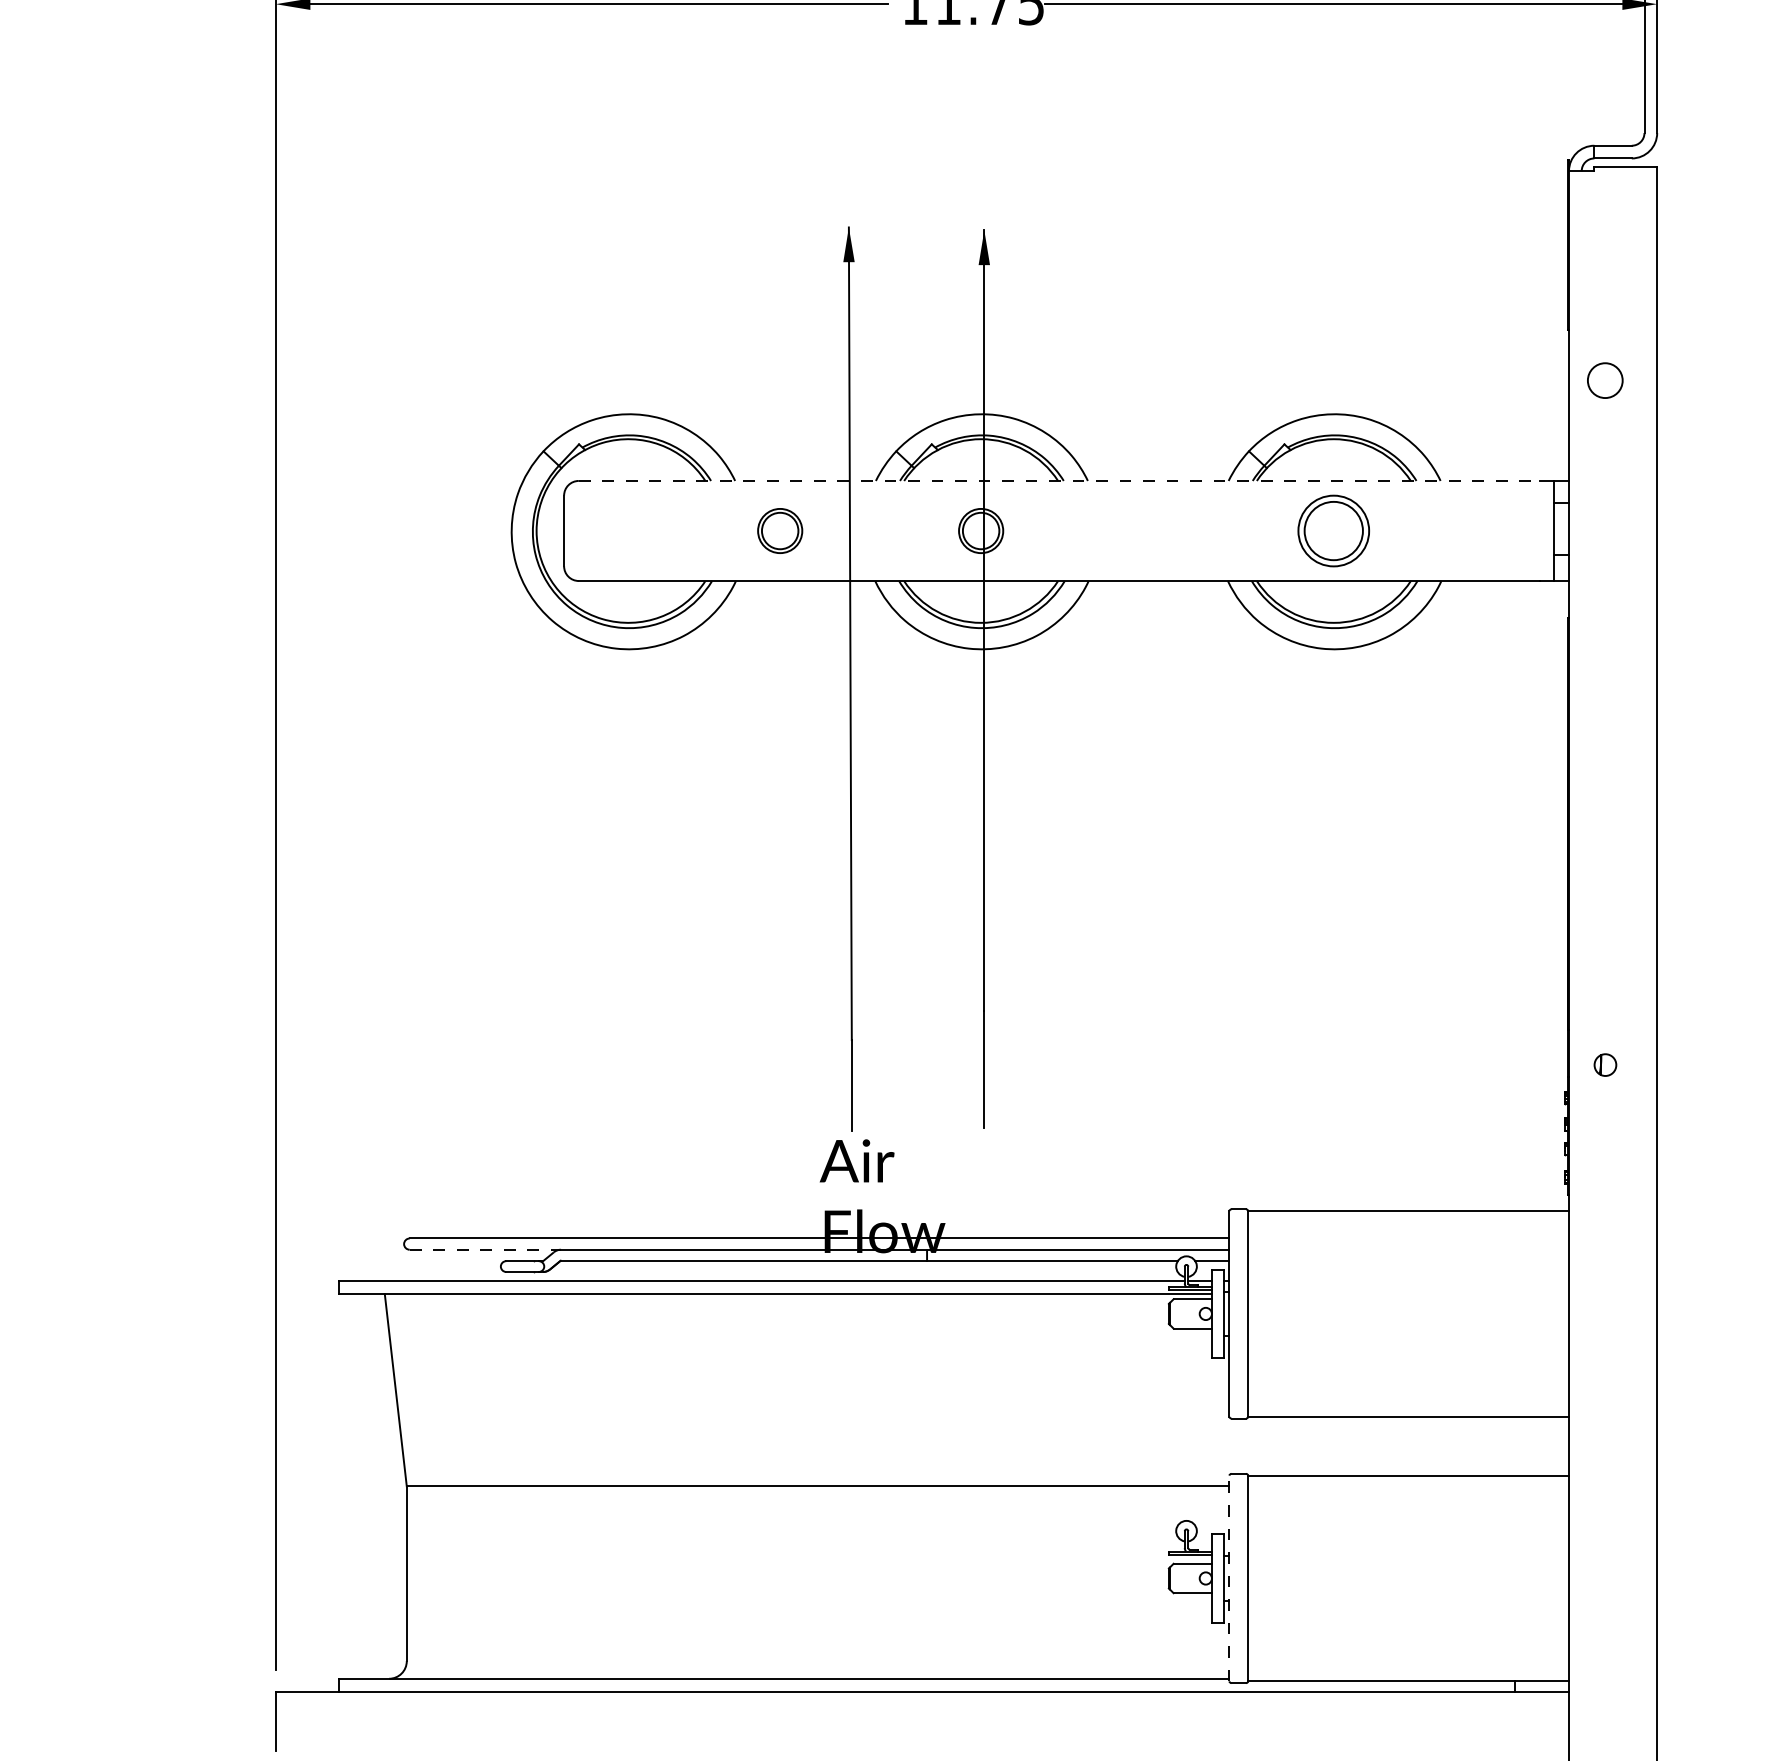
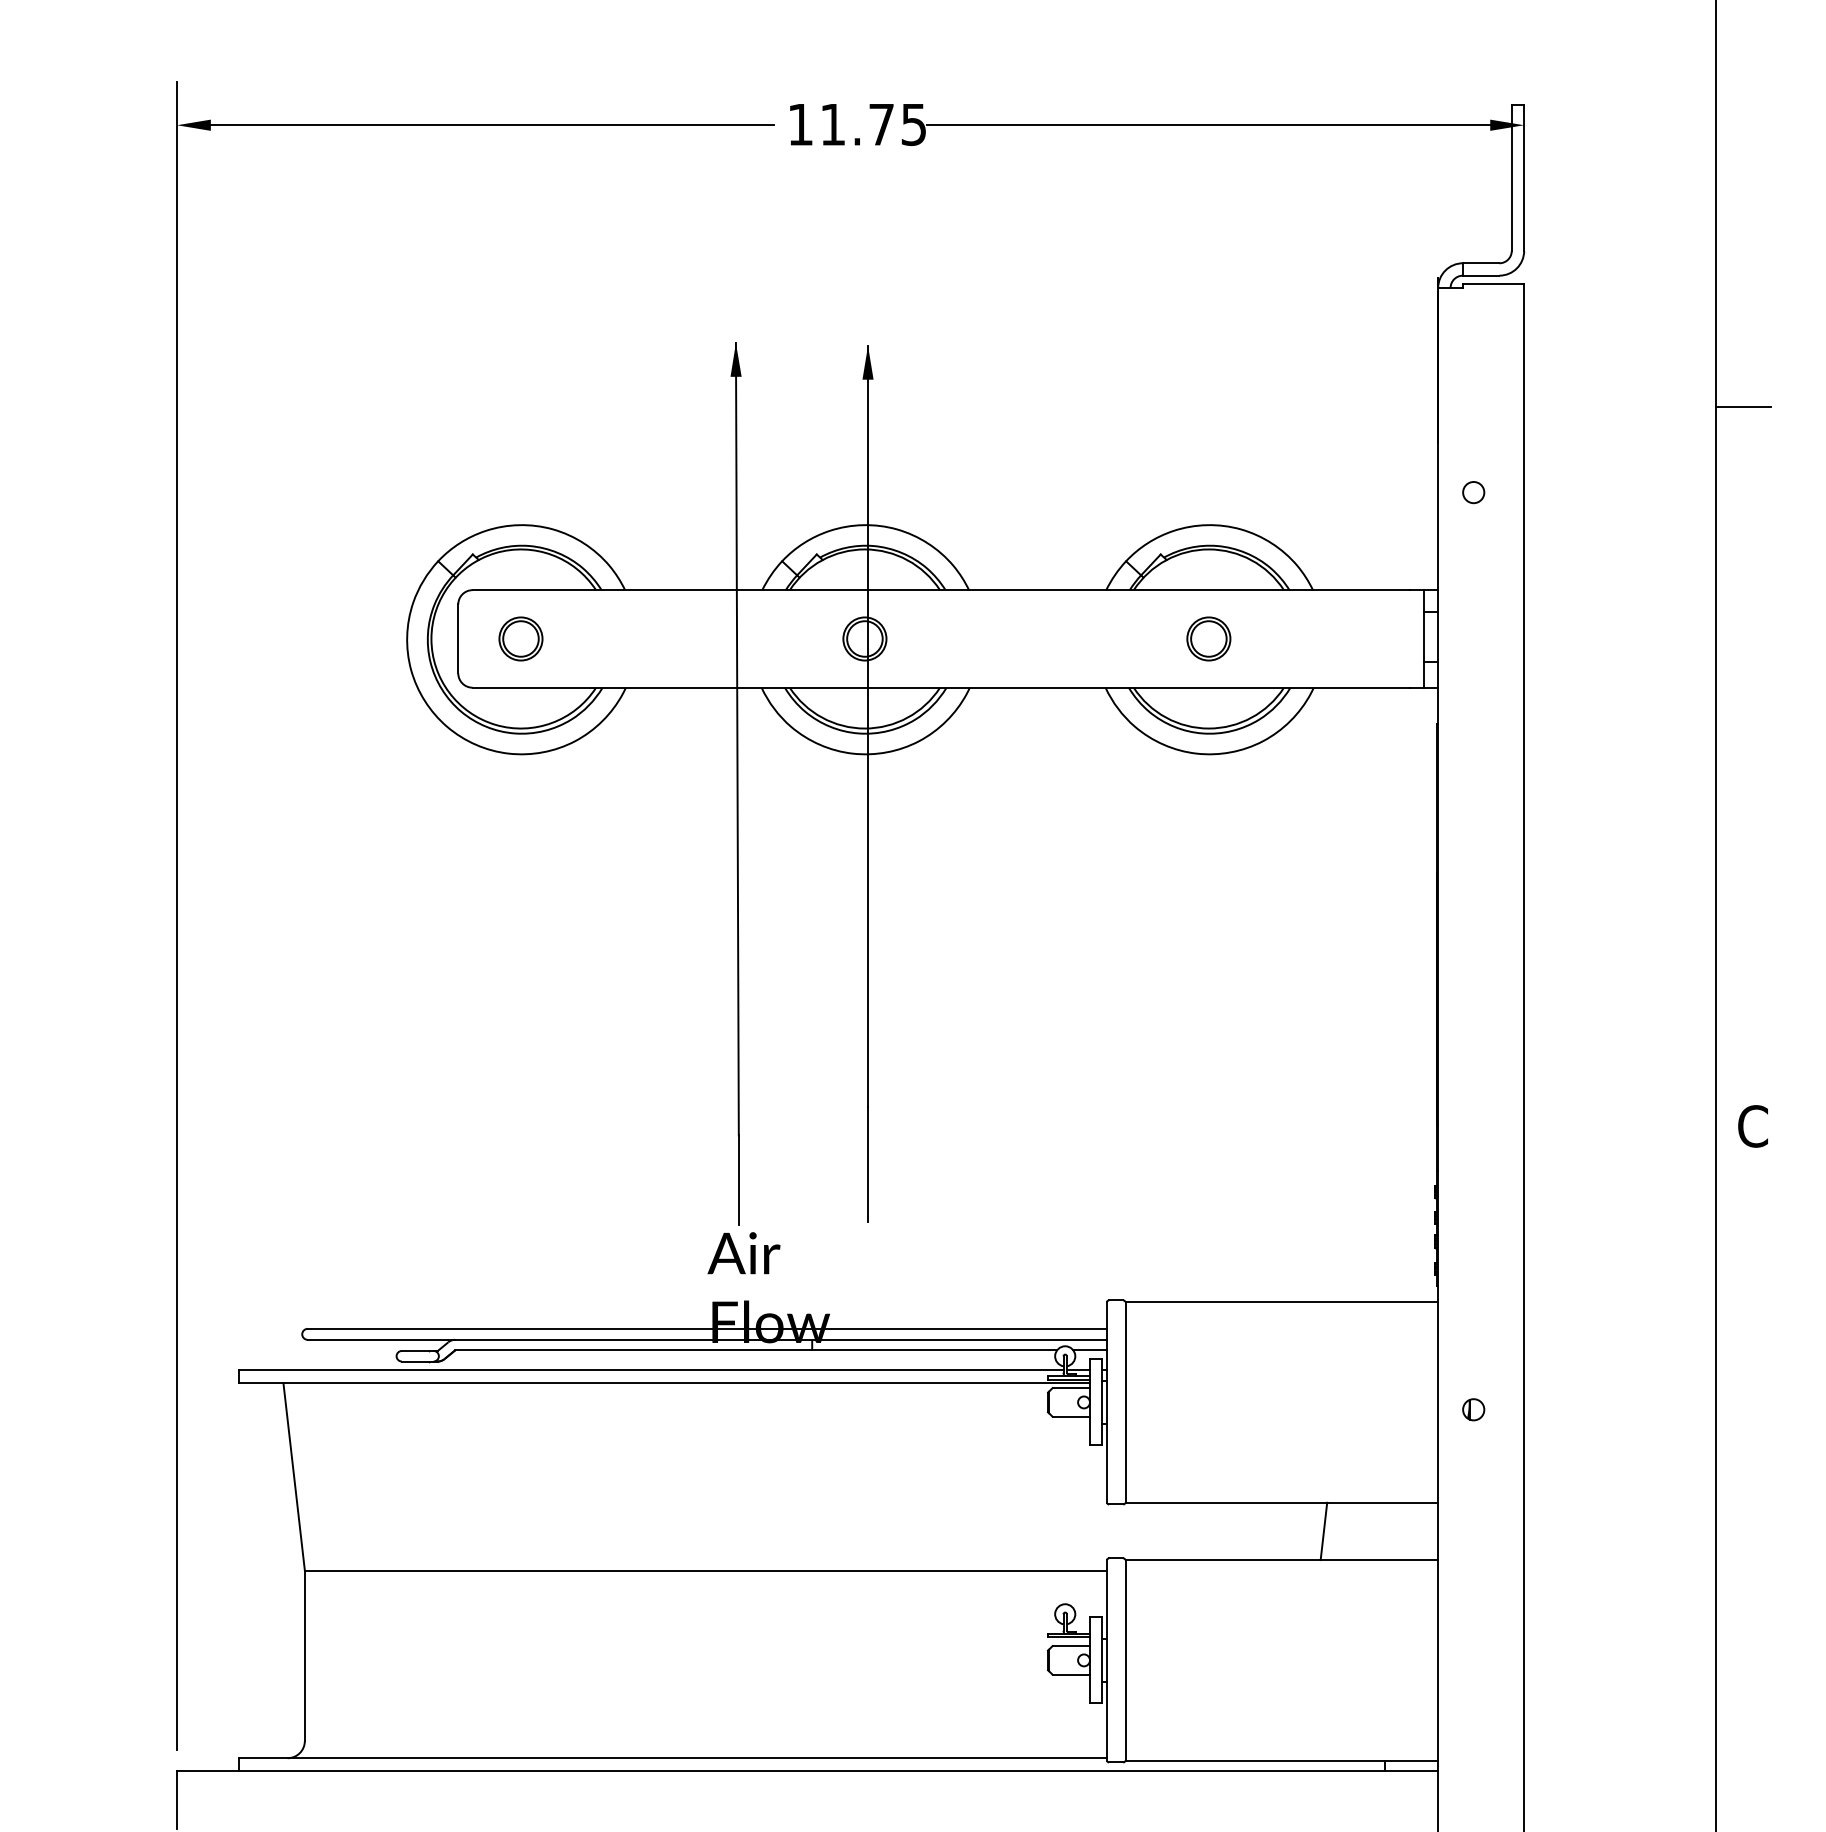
circle: (1605, 380) -> (1473, 492), size x0.62
line: (1059, 481) -> (941, 590), dashed -> solid
part: (779, 530) -> (520, 638), moved
part: (1333, 530) -> (1208, 638), size x0.62
part: (1605, 1064) -> (1473, 1409), moved
line: (485, 1249) -> (381, 1339), dashed -> solid
line: (1451, 1446) -> (1323, 1531), added
line: (1228, 1577) -> (1106, 1659), dashed -> solid

